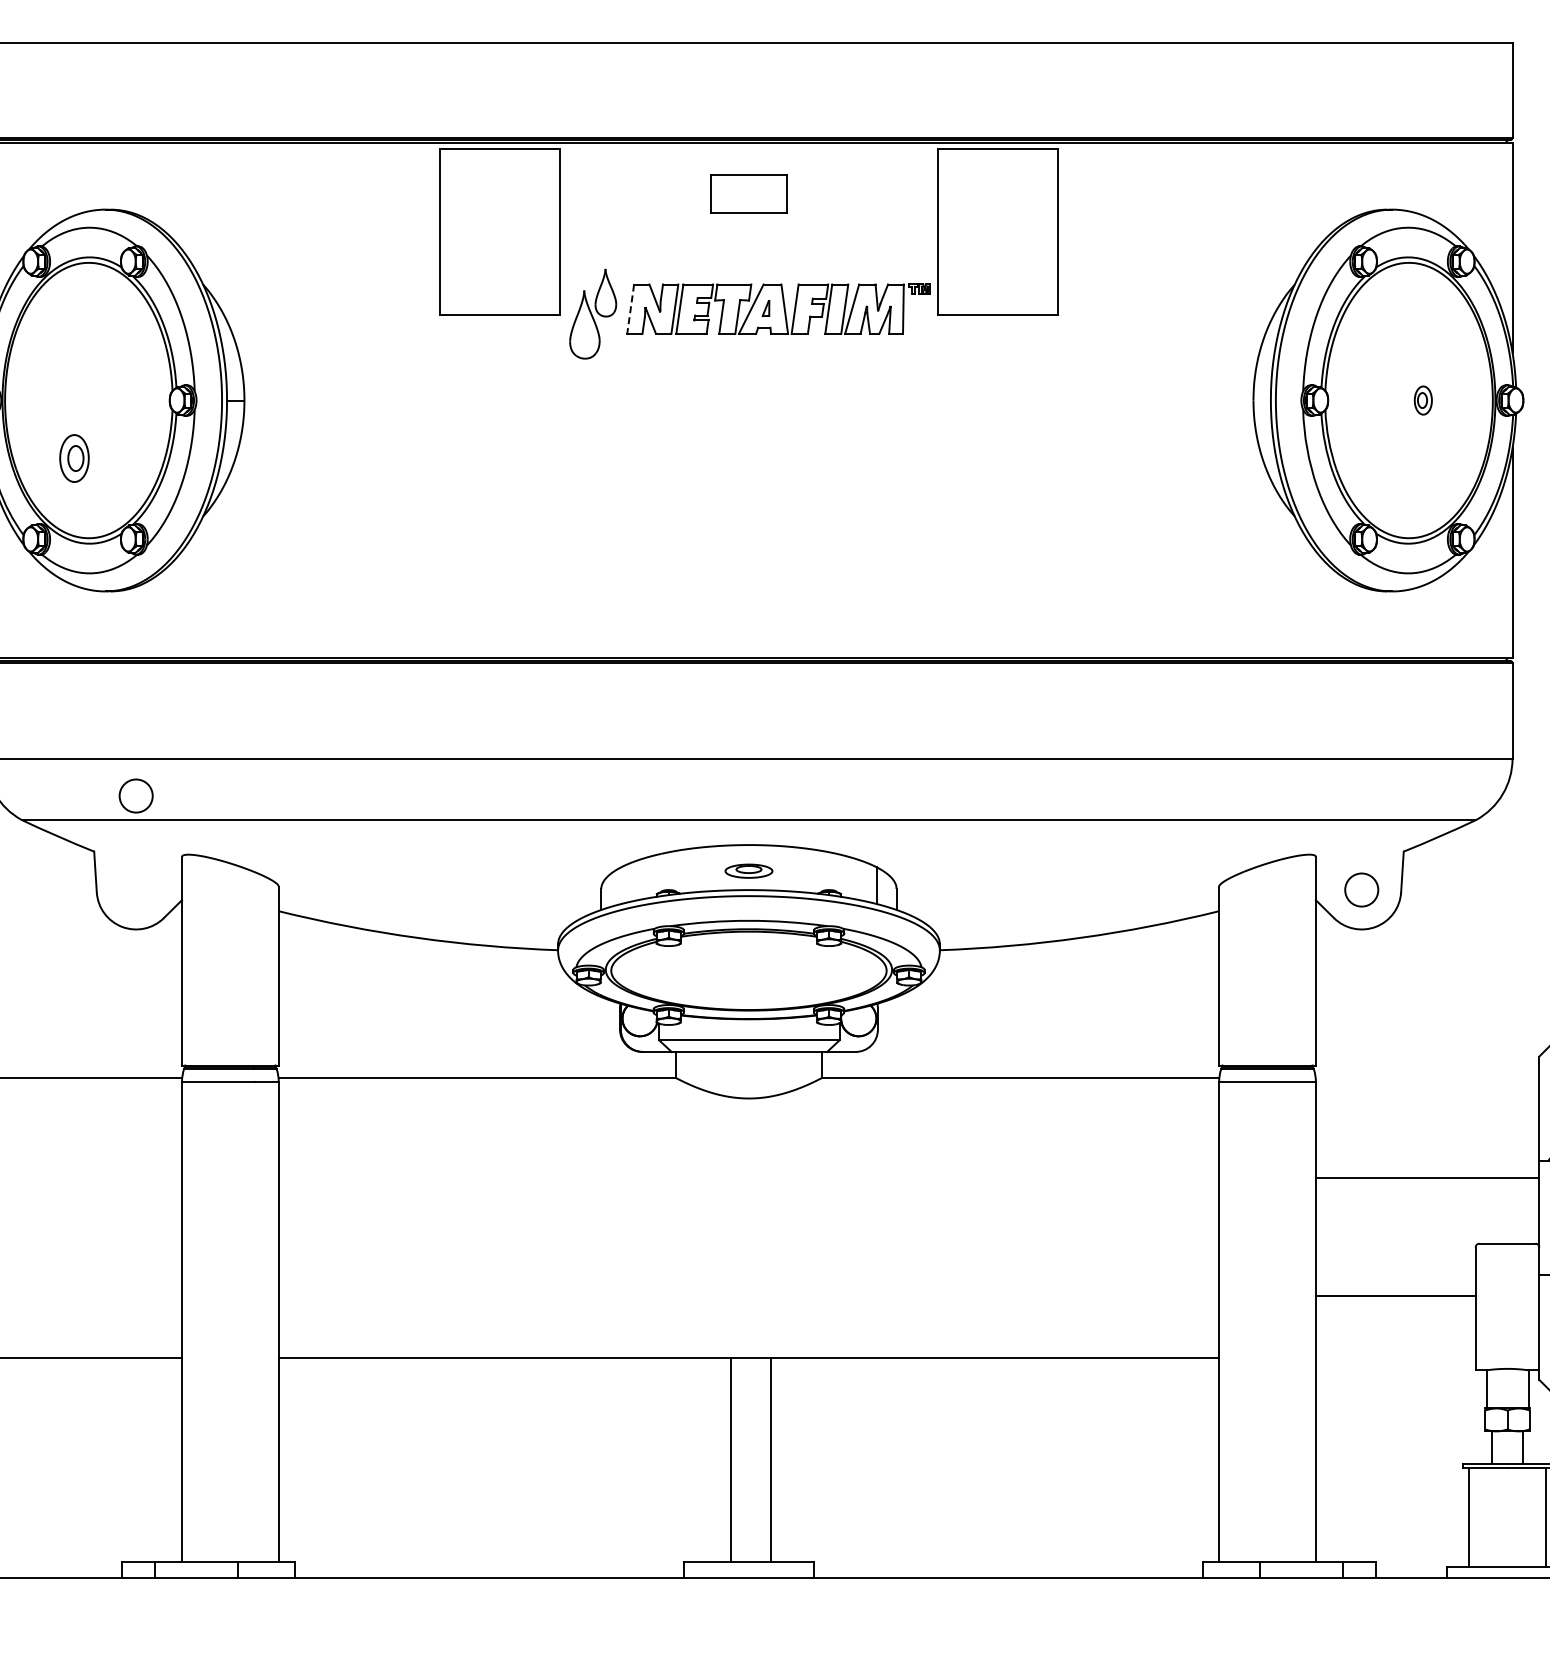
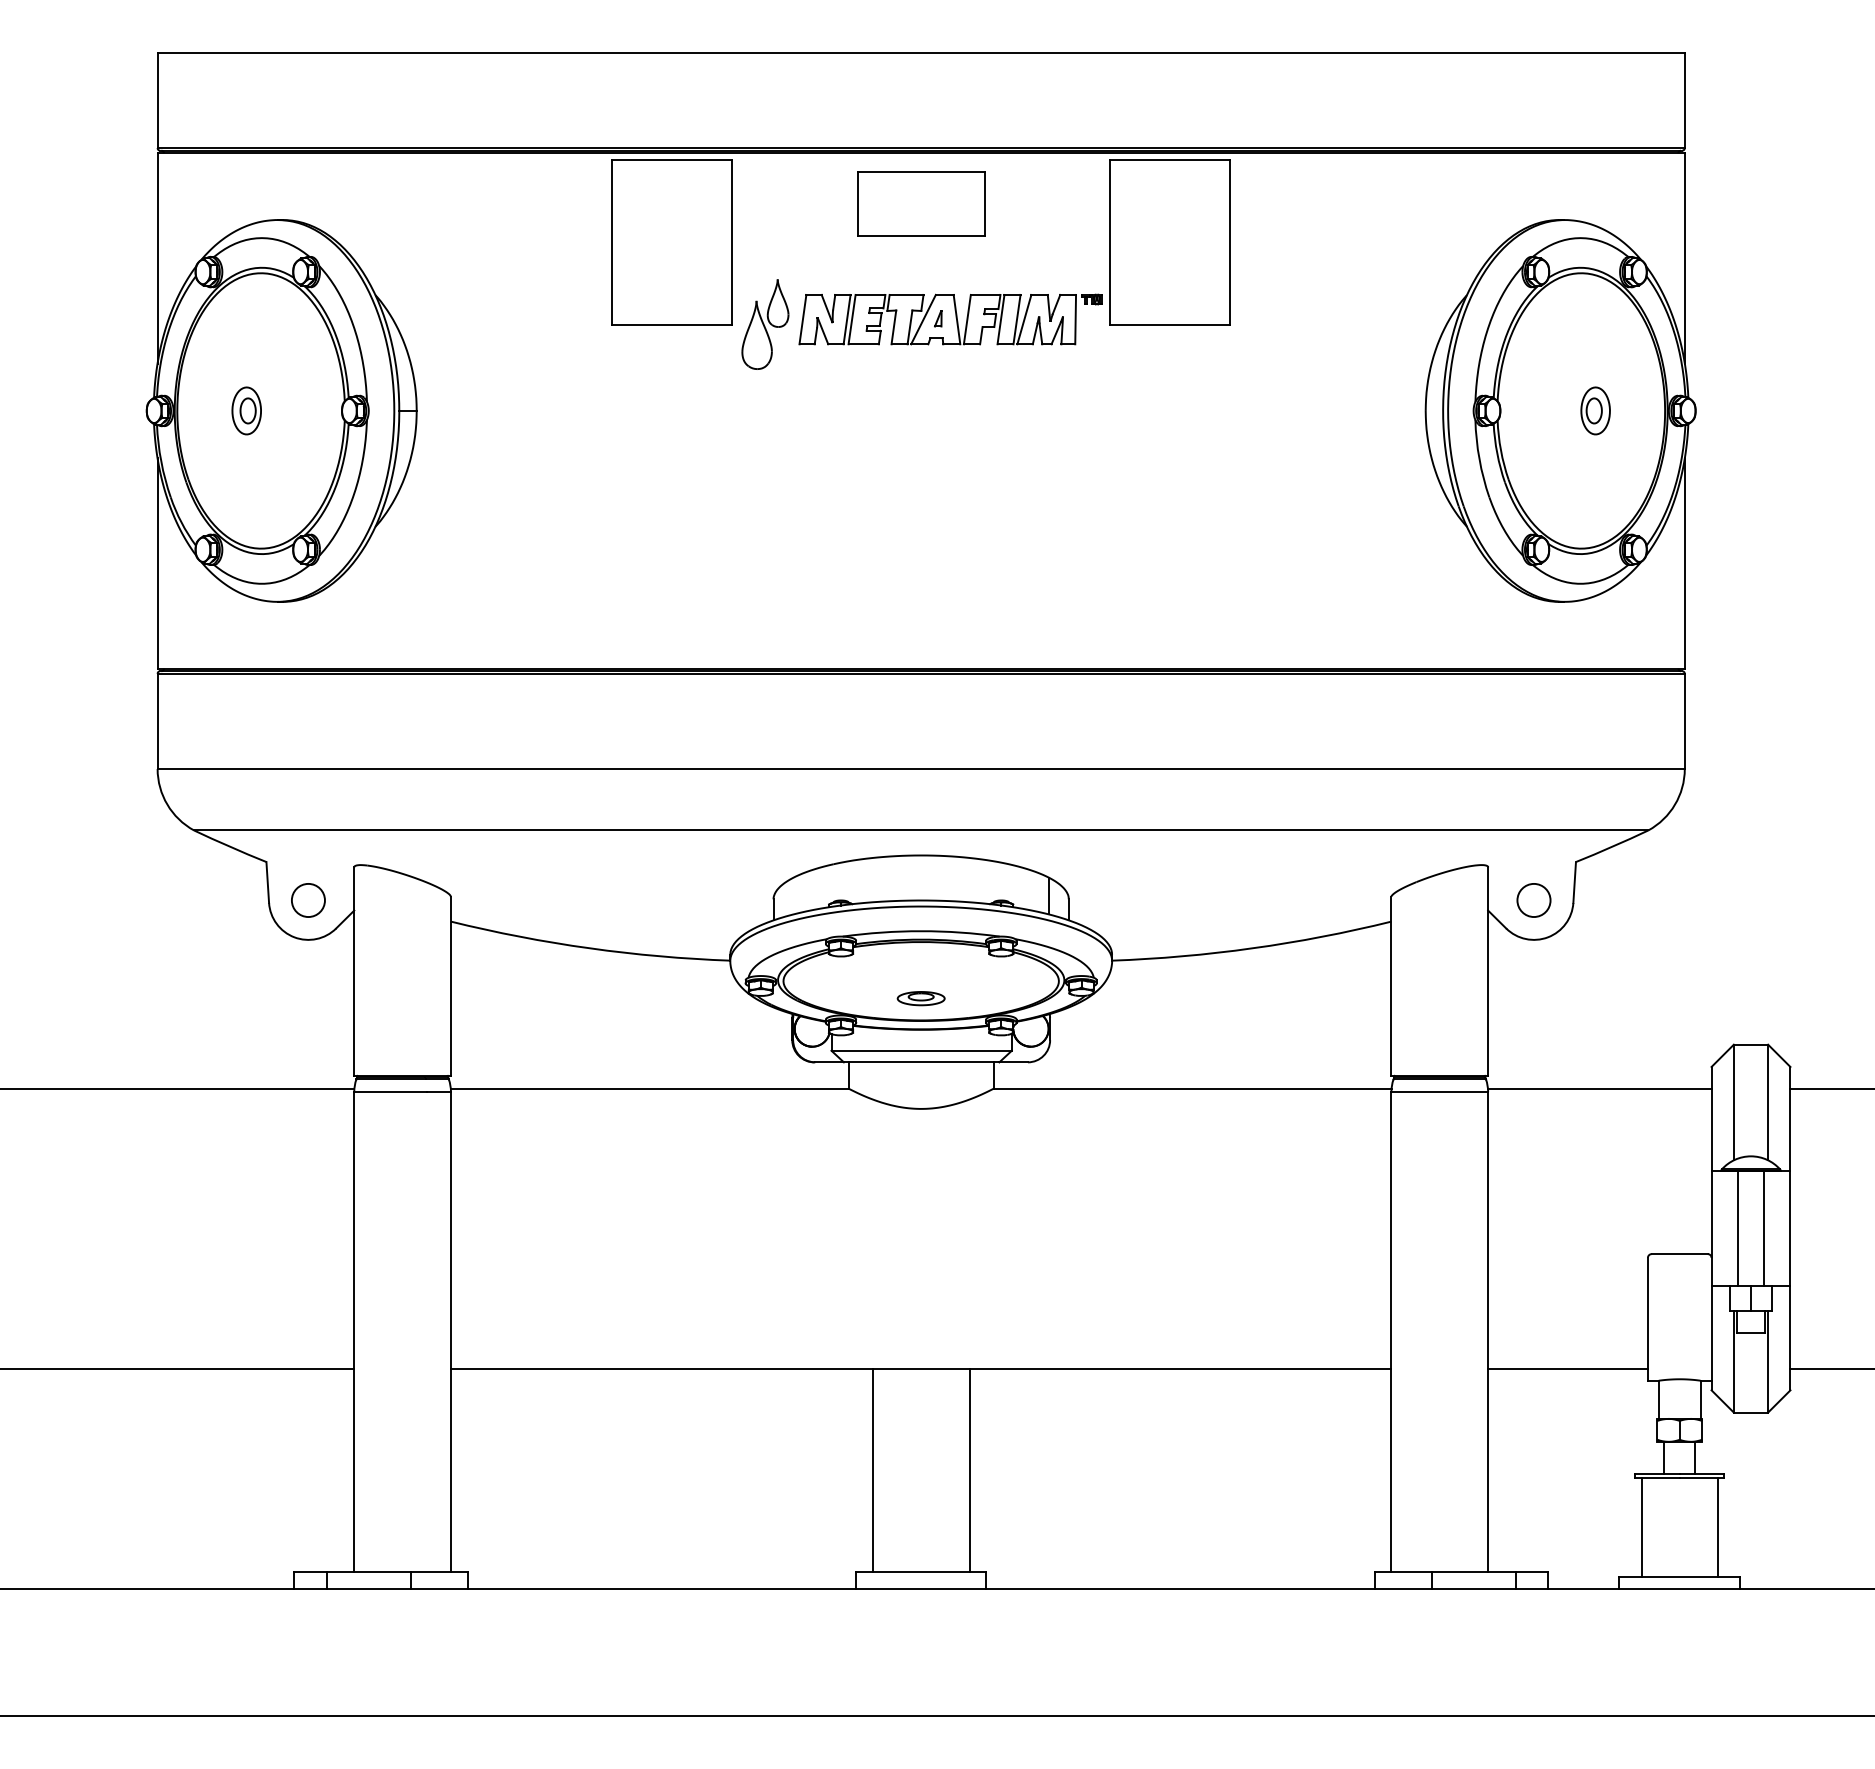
part: (749, 193) -> (921, 203), size x1.67
line: (630, 309) -> (802, 319), dashed -> solid
part: (1423, 400) -> (1595, 410), size x1.67
part: (74, 458) -> (246, 410), moved
circle: (136, 796) -> (308, 900), moved
part: (748, 871) -> (920, 998), moved
line: (1427, 1178) -> (1599, 1088), moved
line: (1395, 1296) -> (1567, 1368), moved
line: (731, 1460) -> (969, 1470), moved
line: (770, 1460) -> (872, 1470), moved

